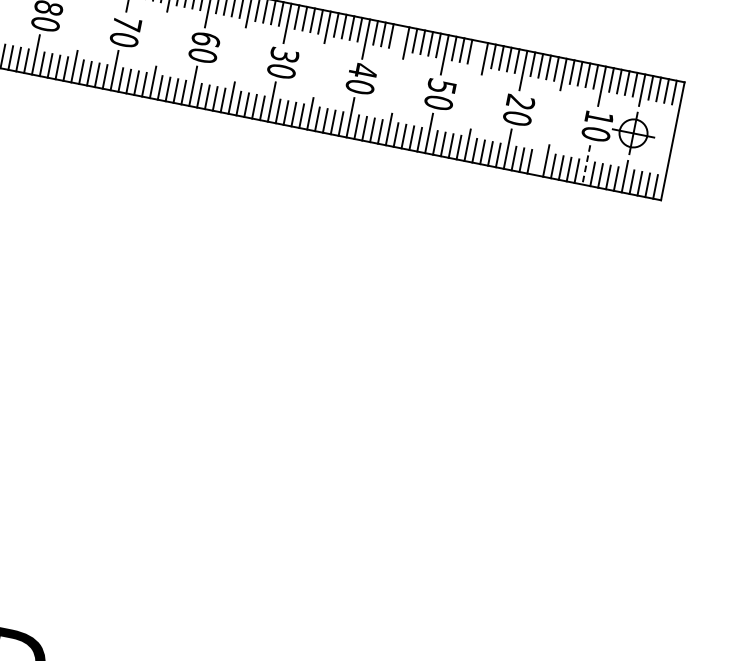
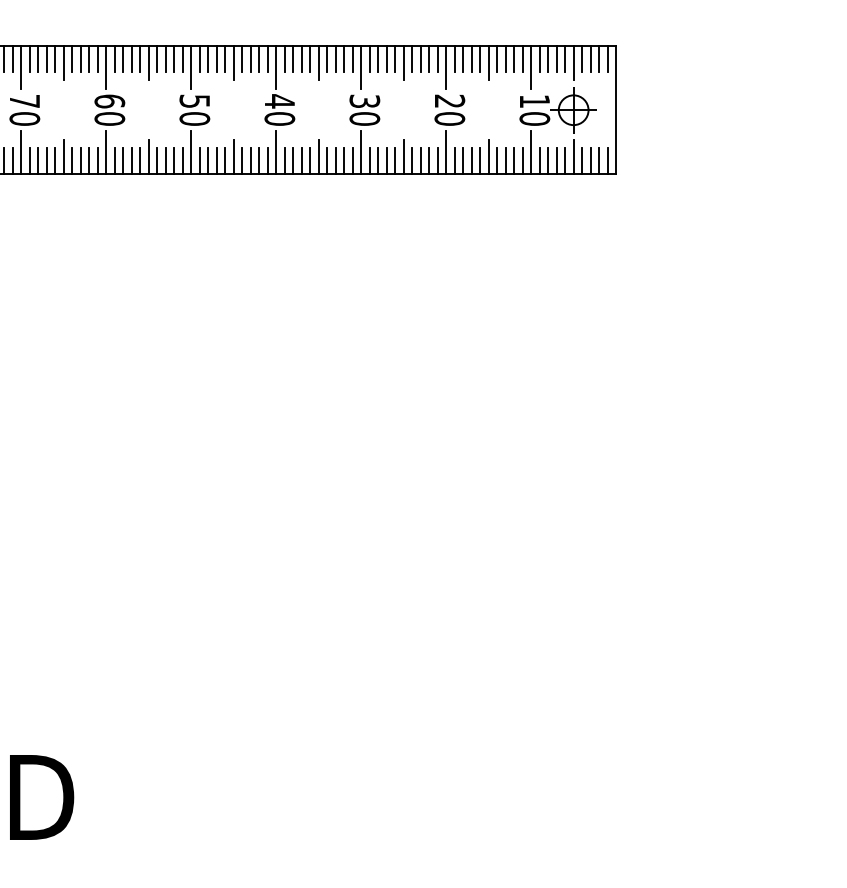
line: (399, 37) -> (310, 59), added
line: (478, 53) -> (395, 59), added
text: (285, 55) -> (195, 101), 30 -> 50
text: (442, 86) -> (365, 101), 50 -> 30
line: (537, 163) -> (480, 161), added
line: (586, 165) -> (531, 153), dashed -> solid

